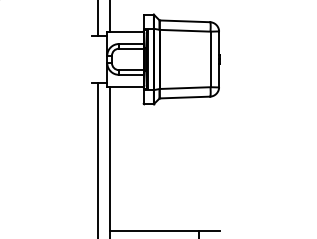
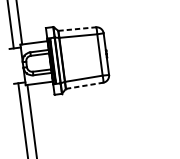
line: (185, 21) -> (77, 29), solid -> dashed
line: (185, 97) -> (85, 85), solid -> dashed

